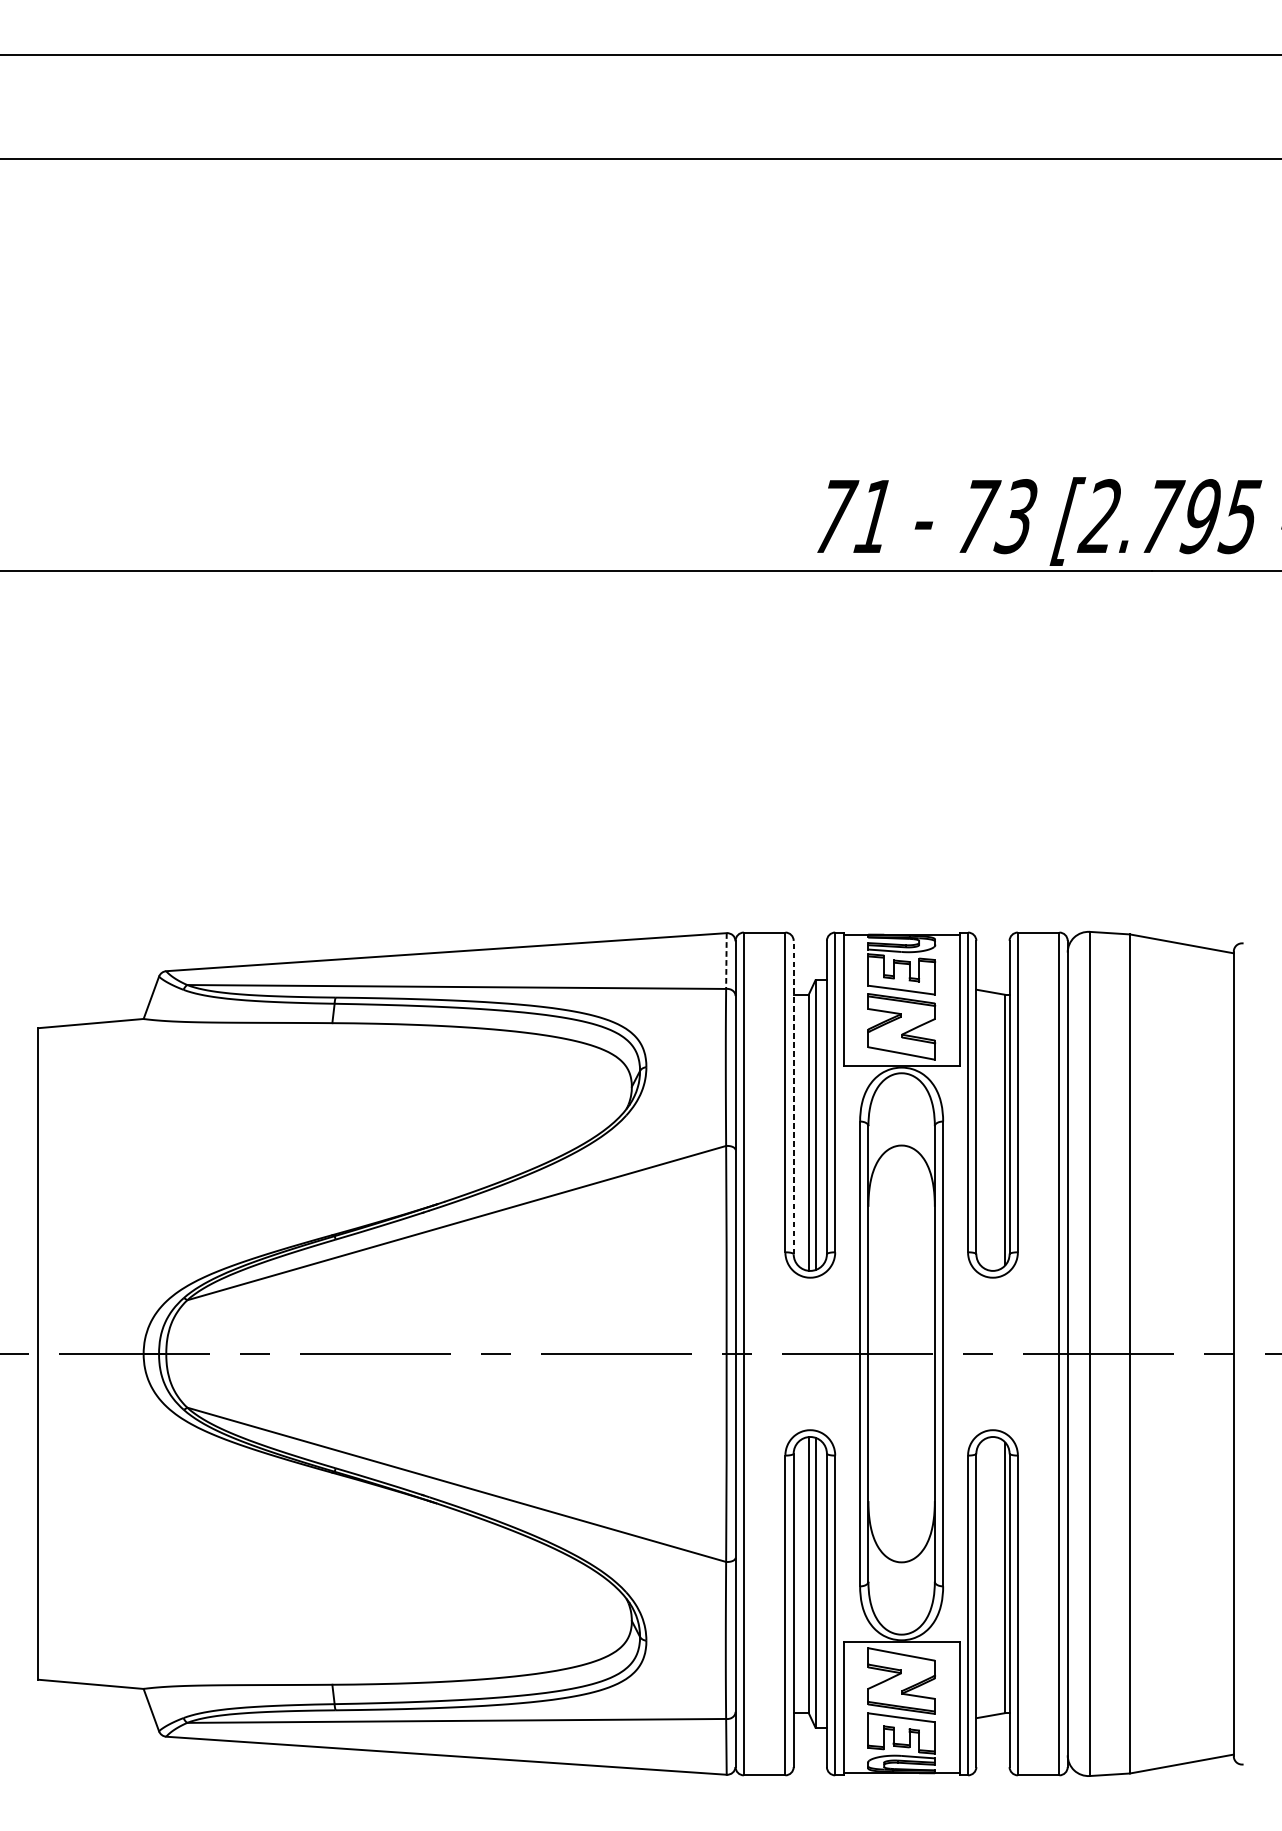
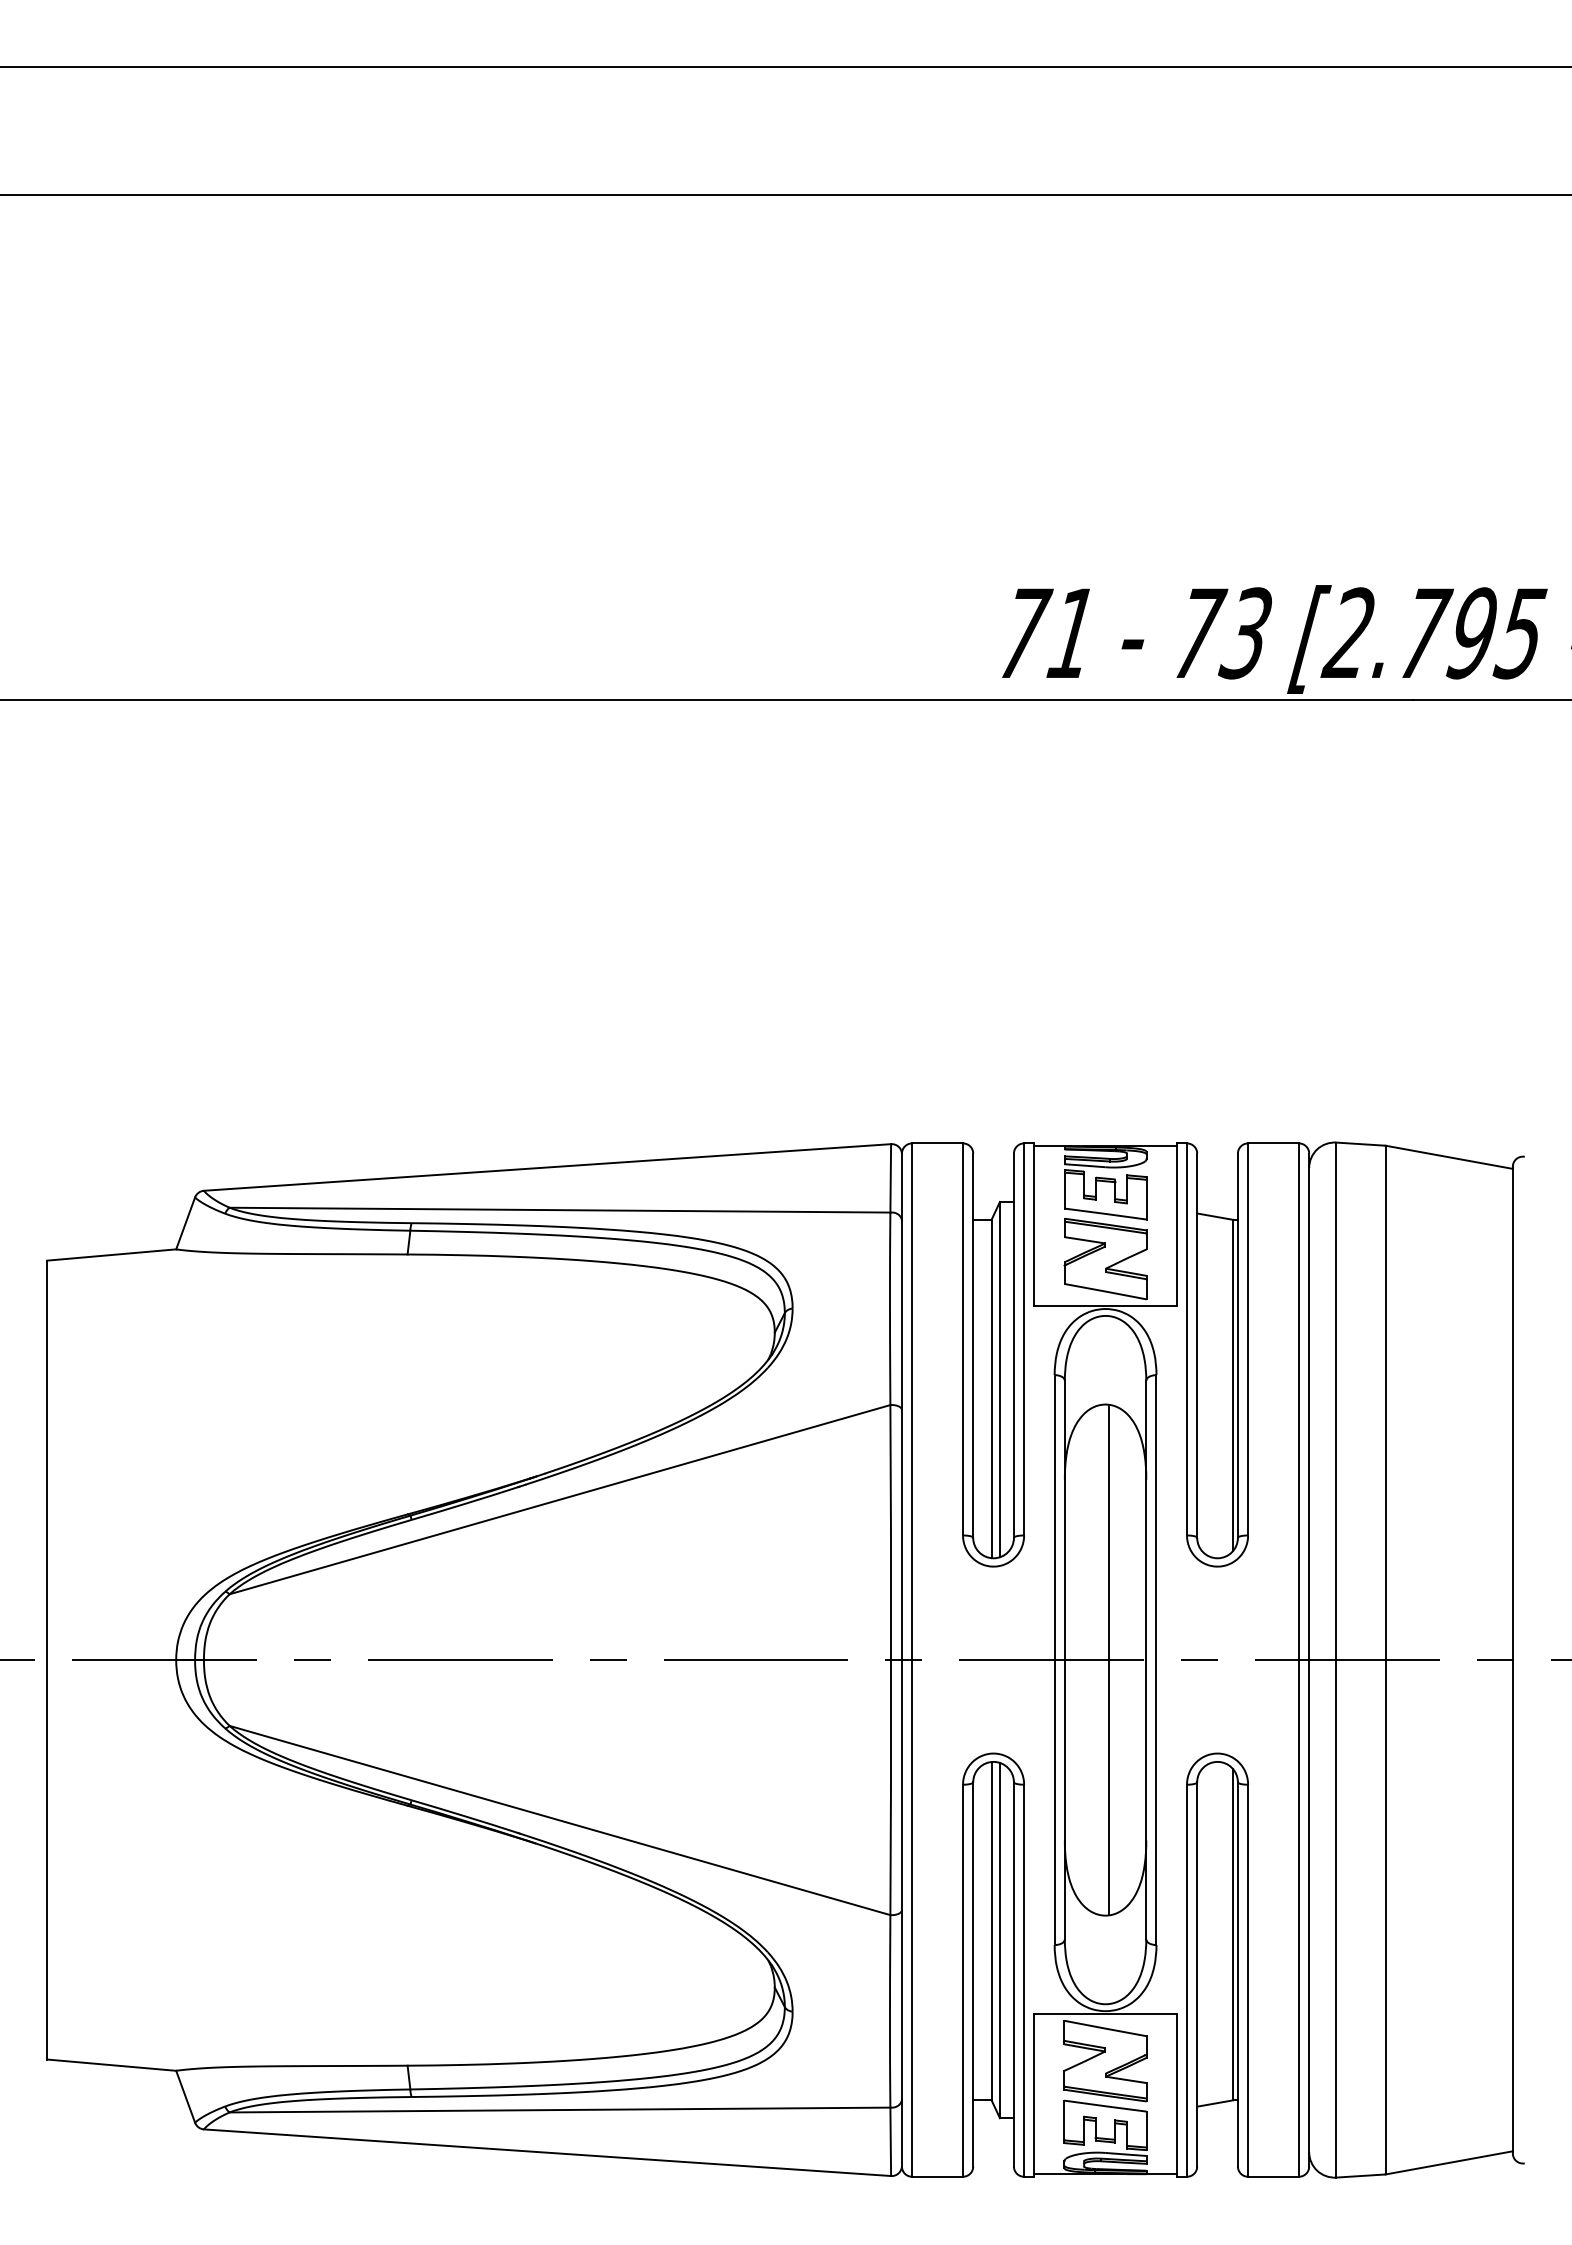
line: (726, 961) -> (890, 1178), dashed -> solid
line: (793, 1097) -> (973, 1345), dashed -> solid
line: (904, 1353) -> (1109, 1659), added

